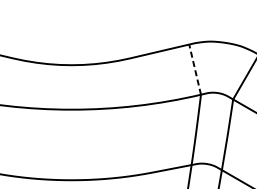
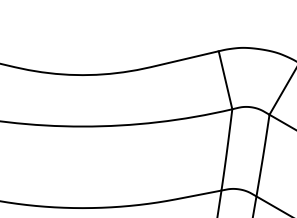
line: (195, 69) -> (225, 80), dashed -> solid

